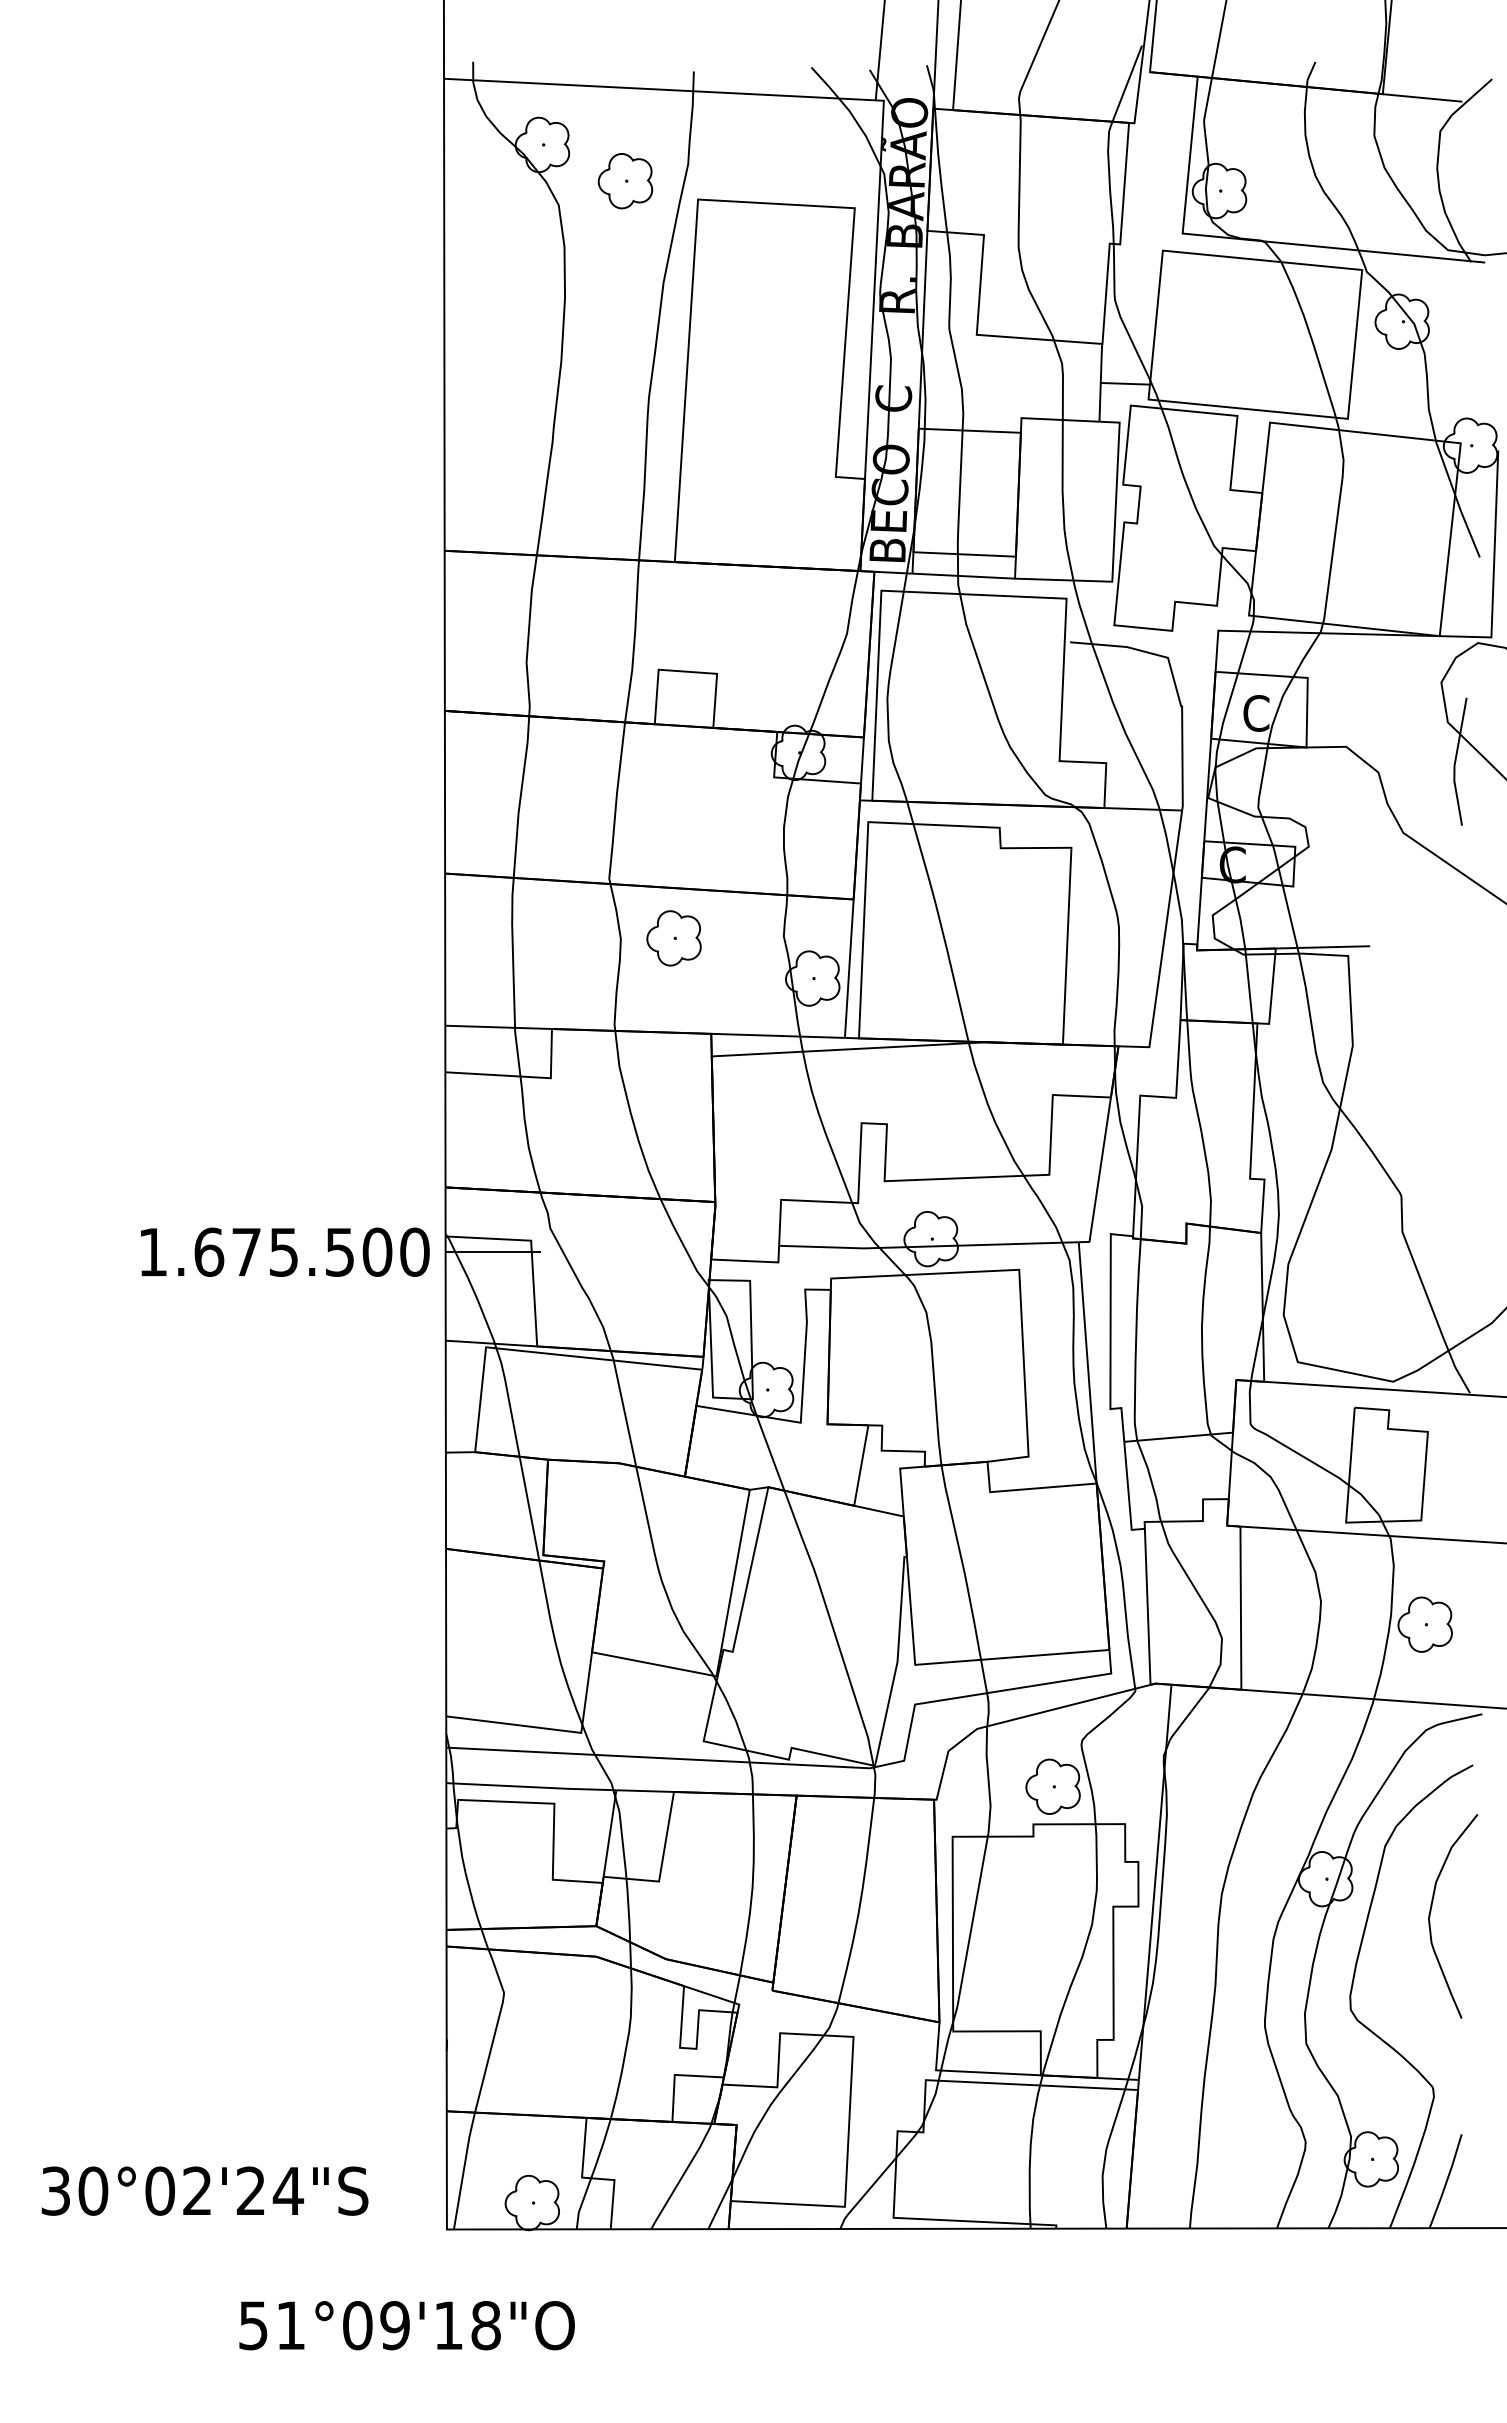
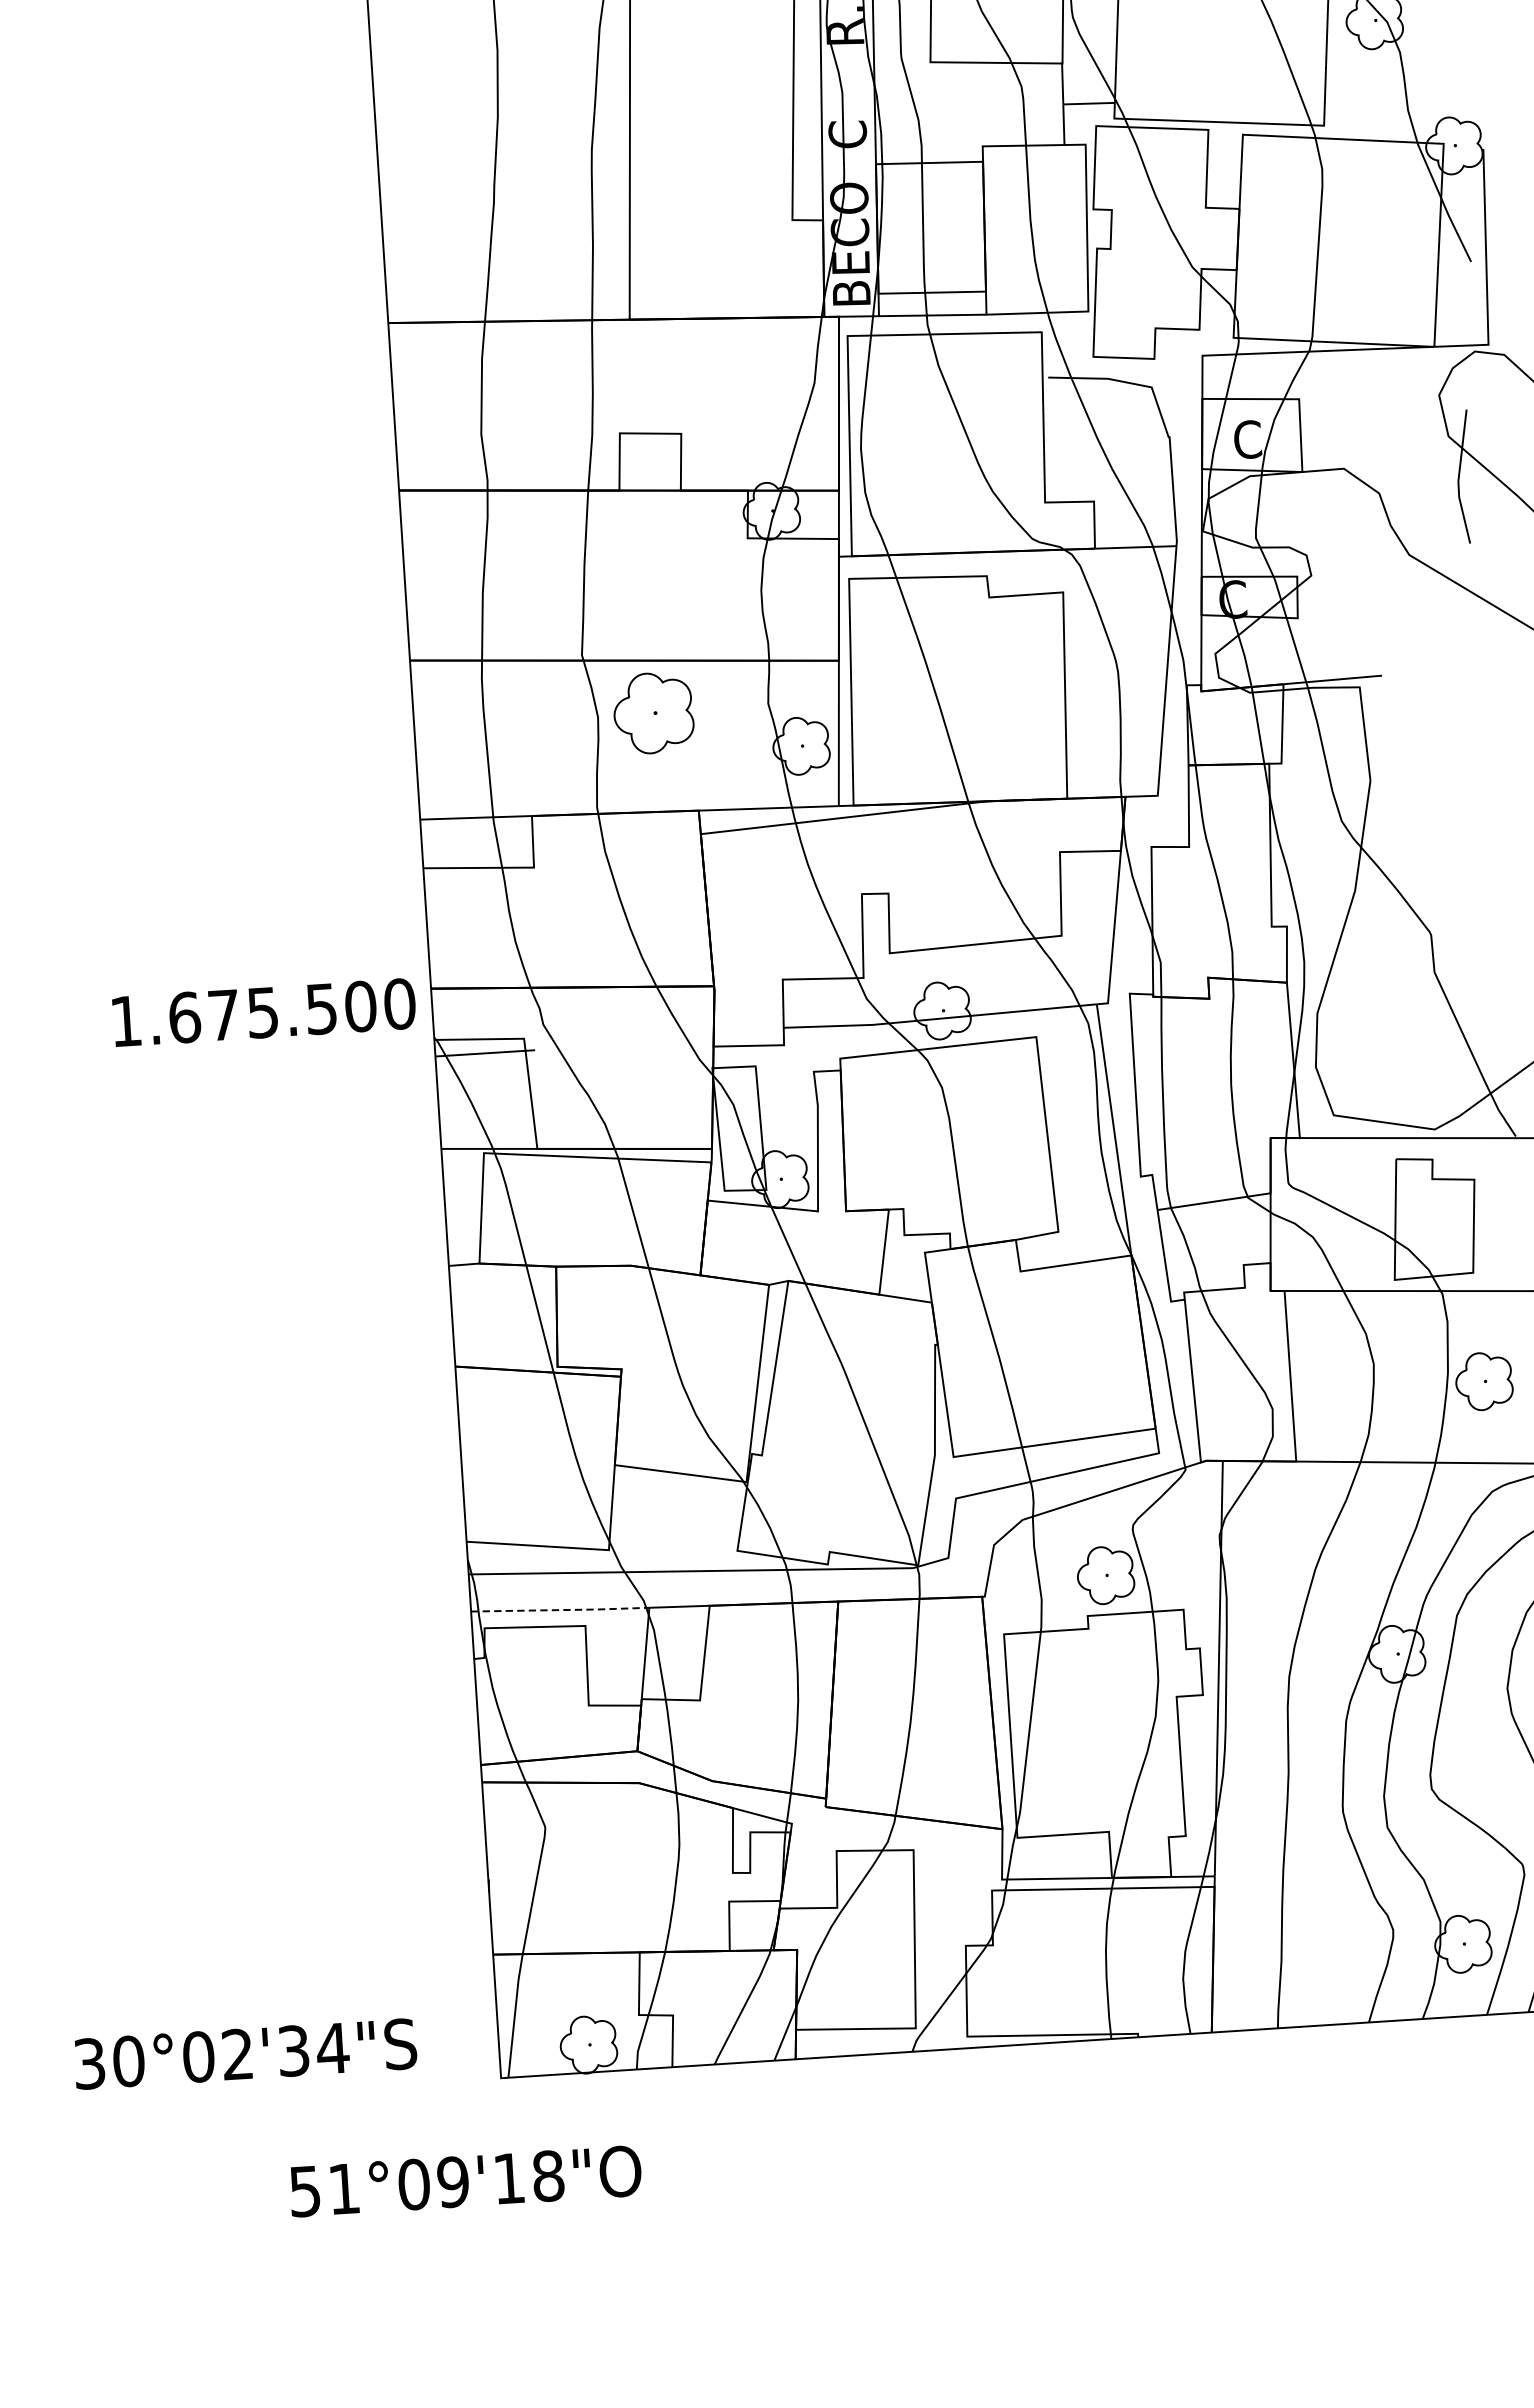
part: (673, 938) -> (653, 713), size x1.4
text: (285, 1251) -> (264, 1011), moved
line: (532, 1787) -> (561, 1610), solid -> dashed
text: (250, 2190) -> (293, 2050), 30°02'24"S -> 30°02'34"S

